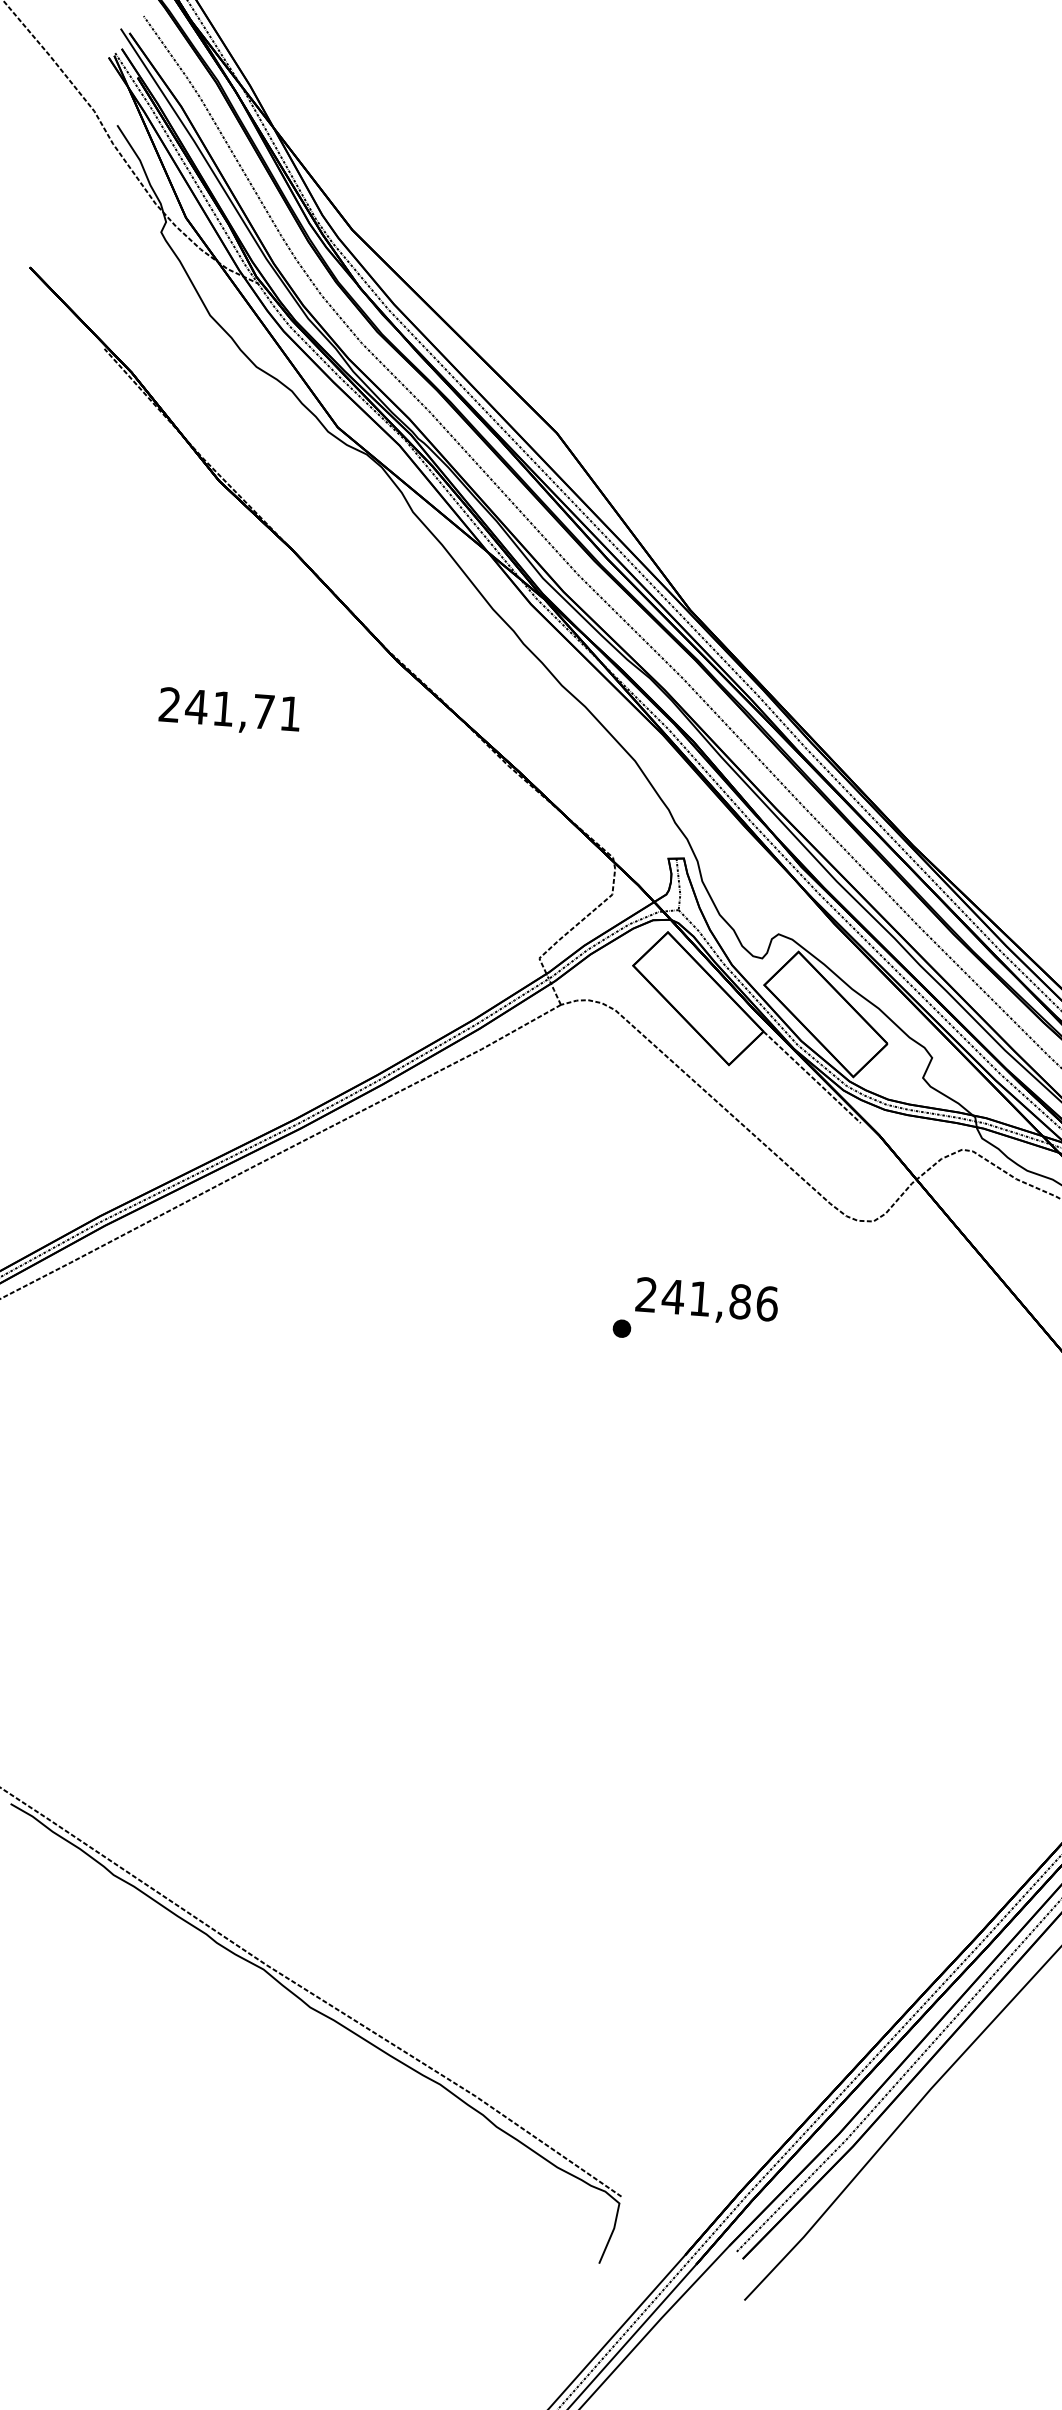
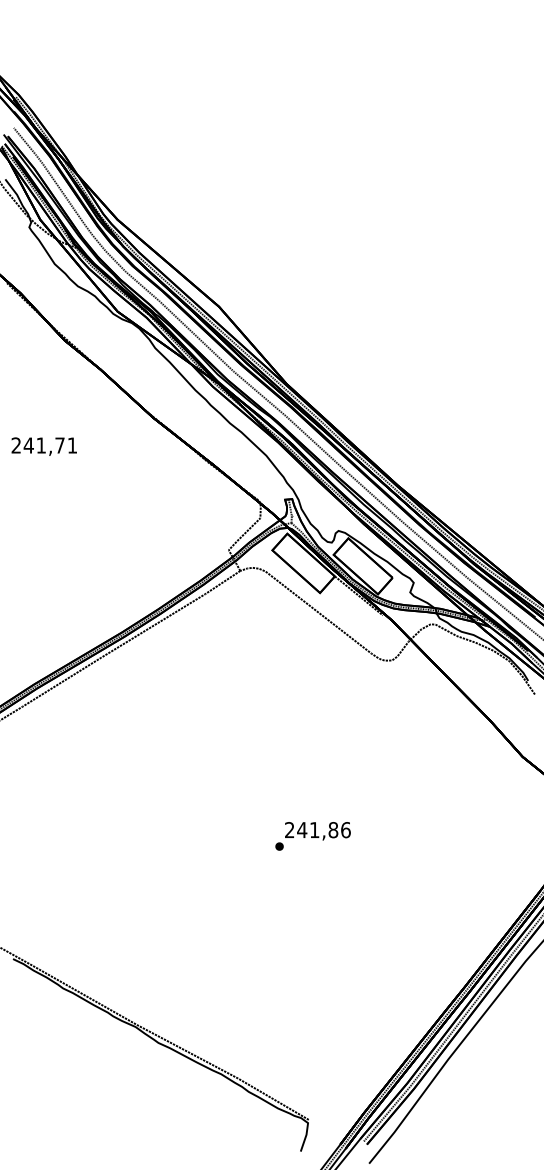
text: (228, 711) -> (43, 446), moved
text: (694, 1312) -> (312, 836), moved

